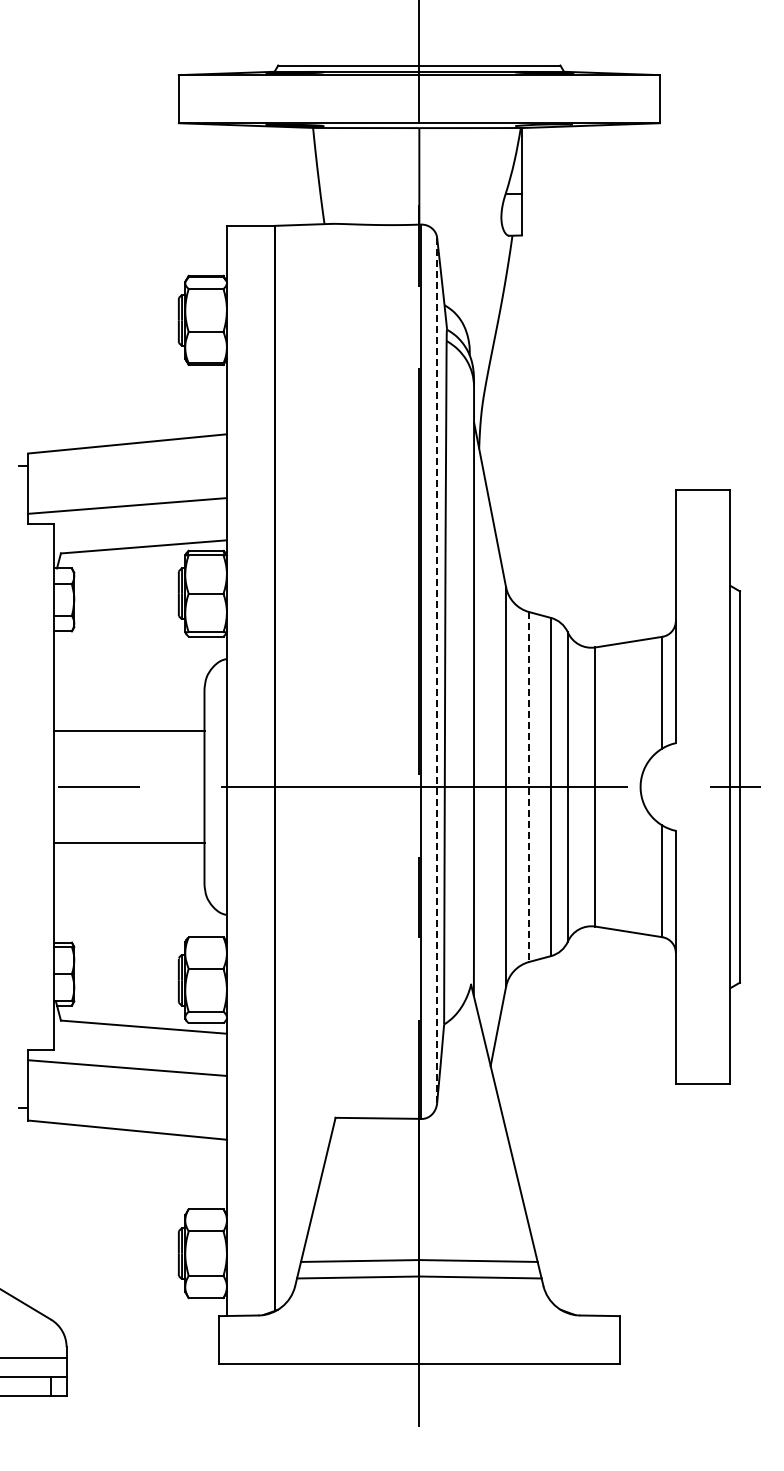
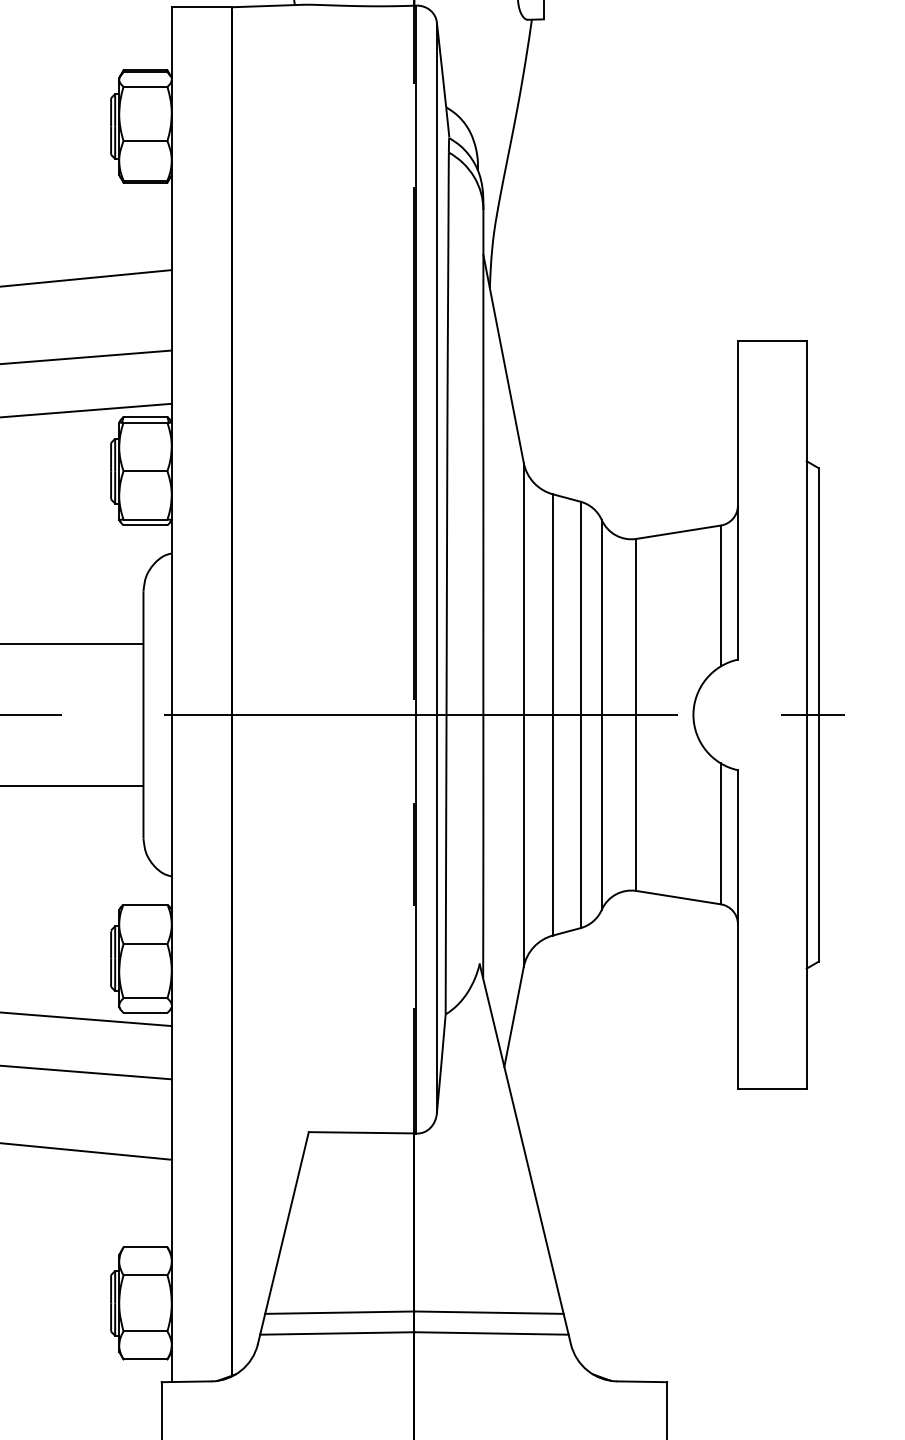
line: (437, 670) -> (437, 567), dashed -> solid
line: (529, 787) -> (553, 715), dashed -> solid

